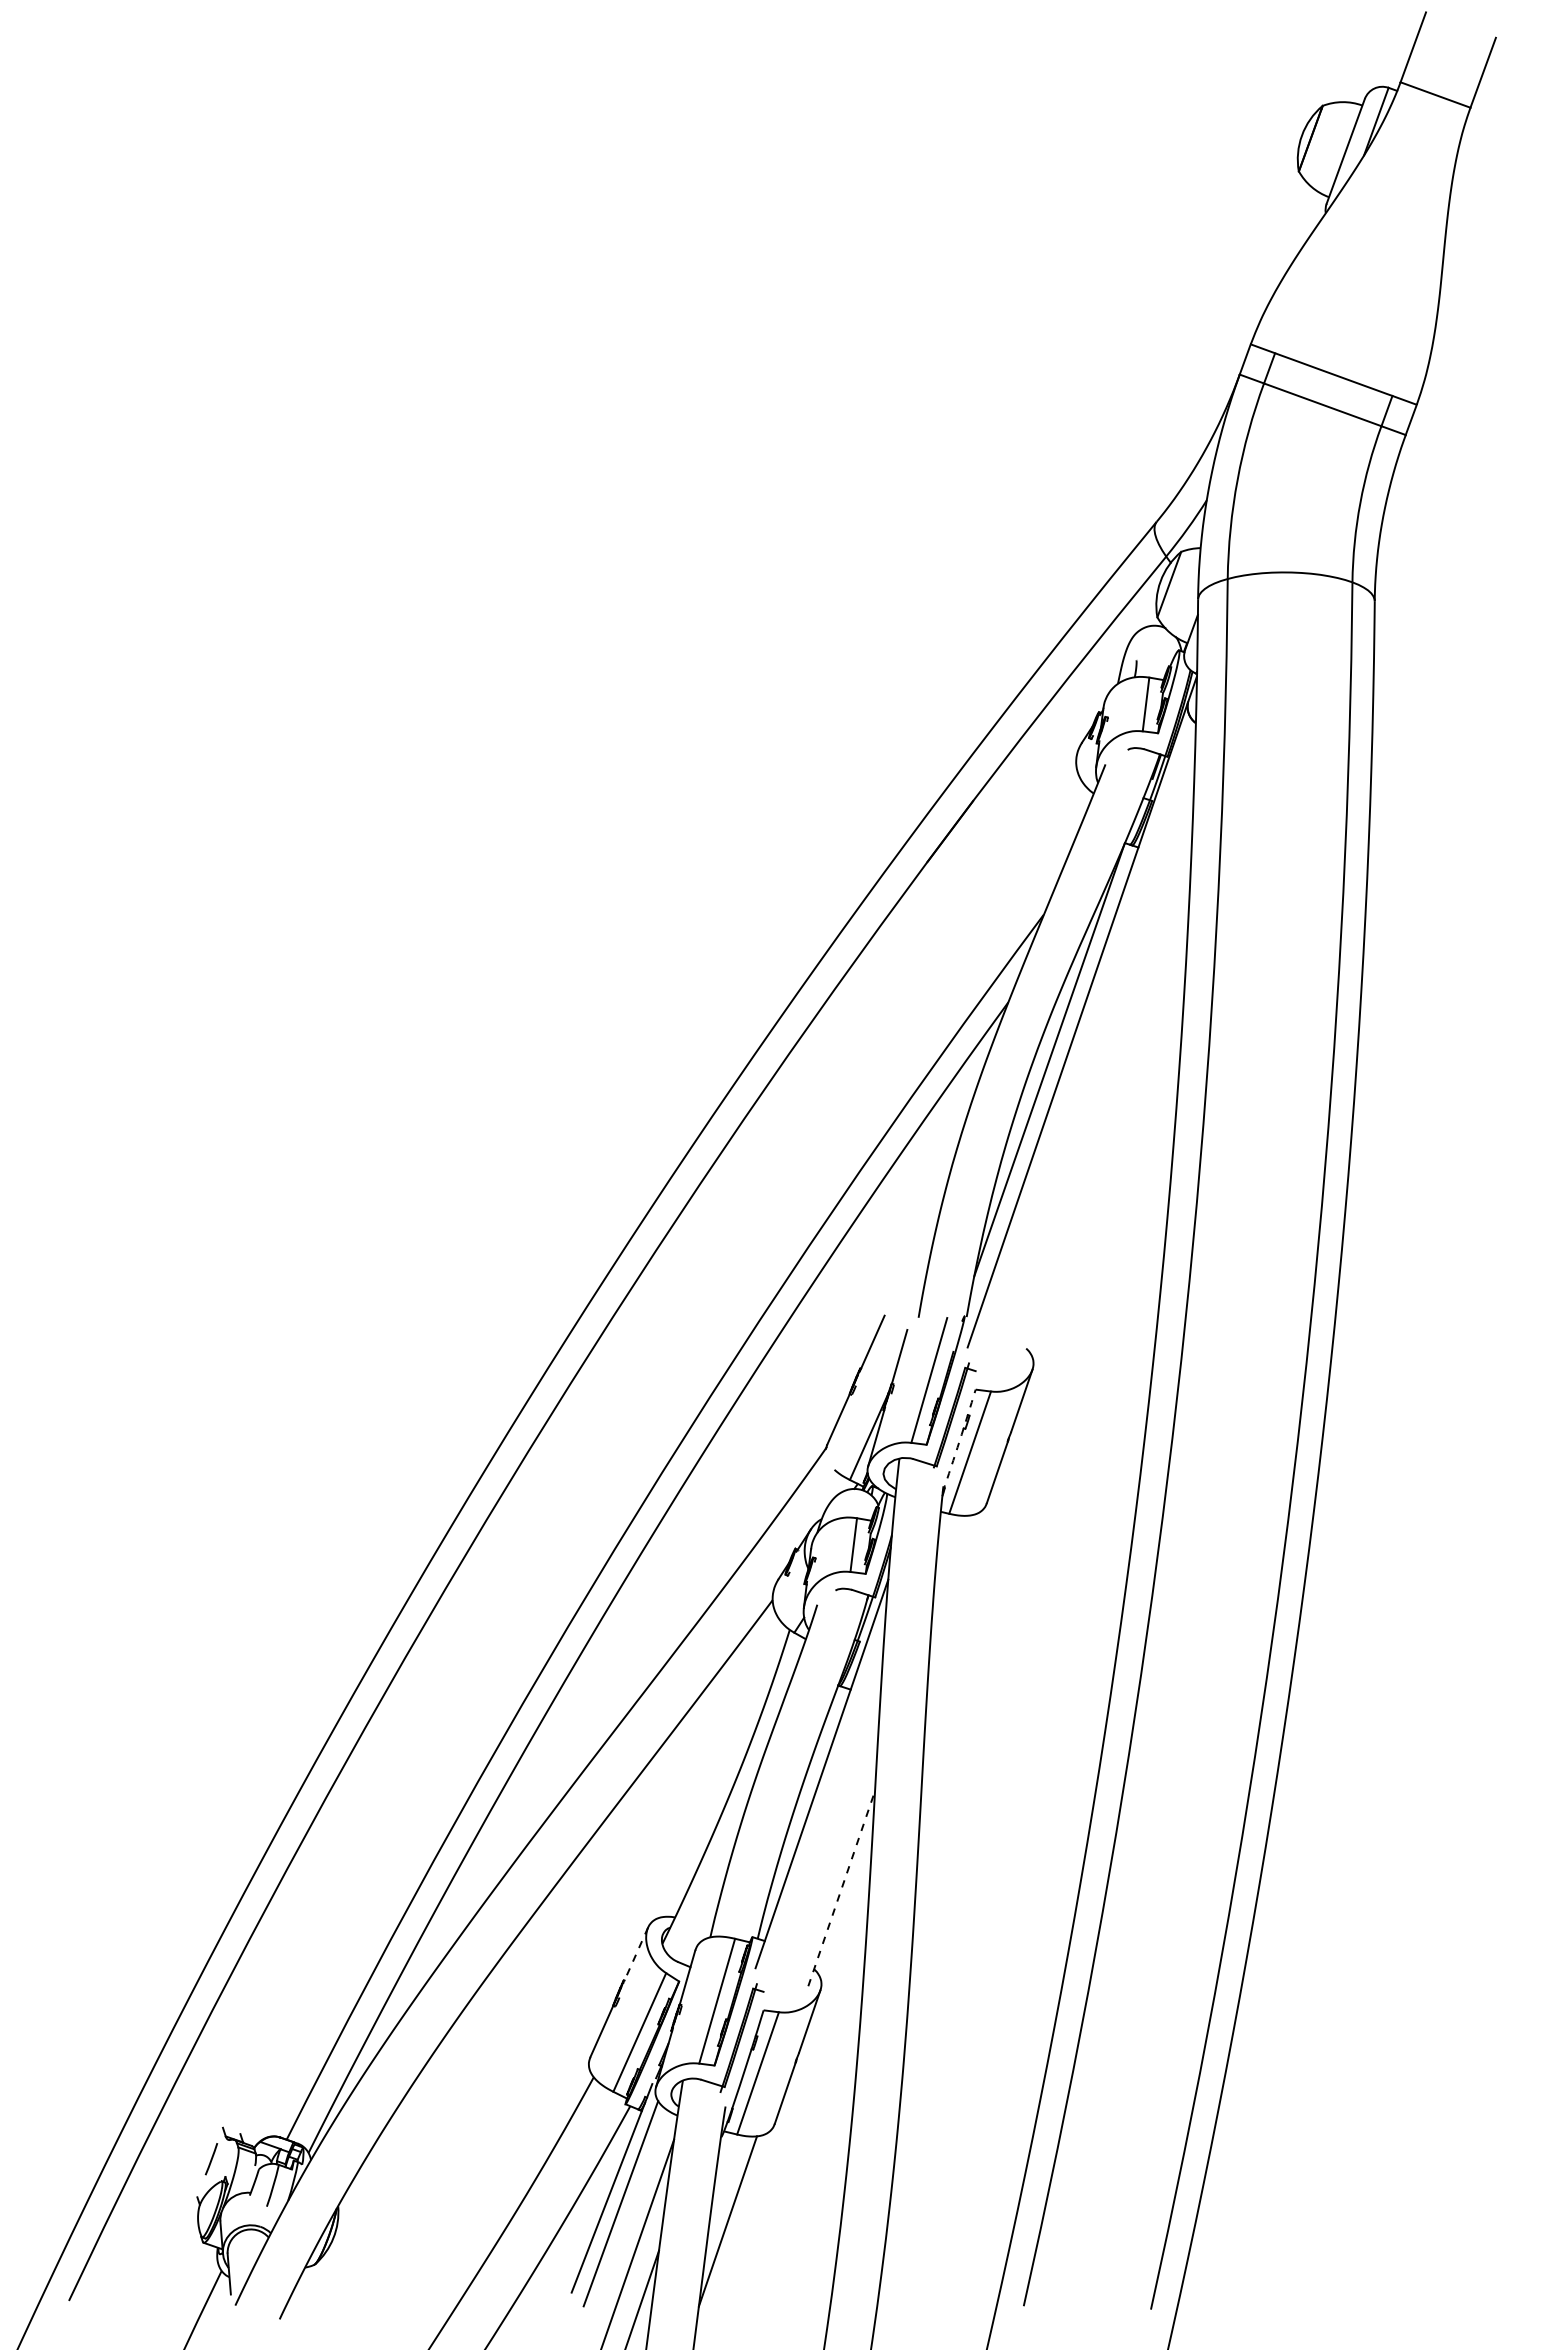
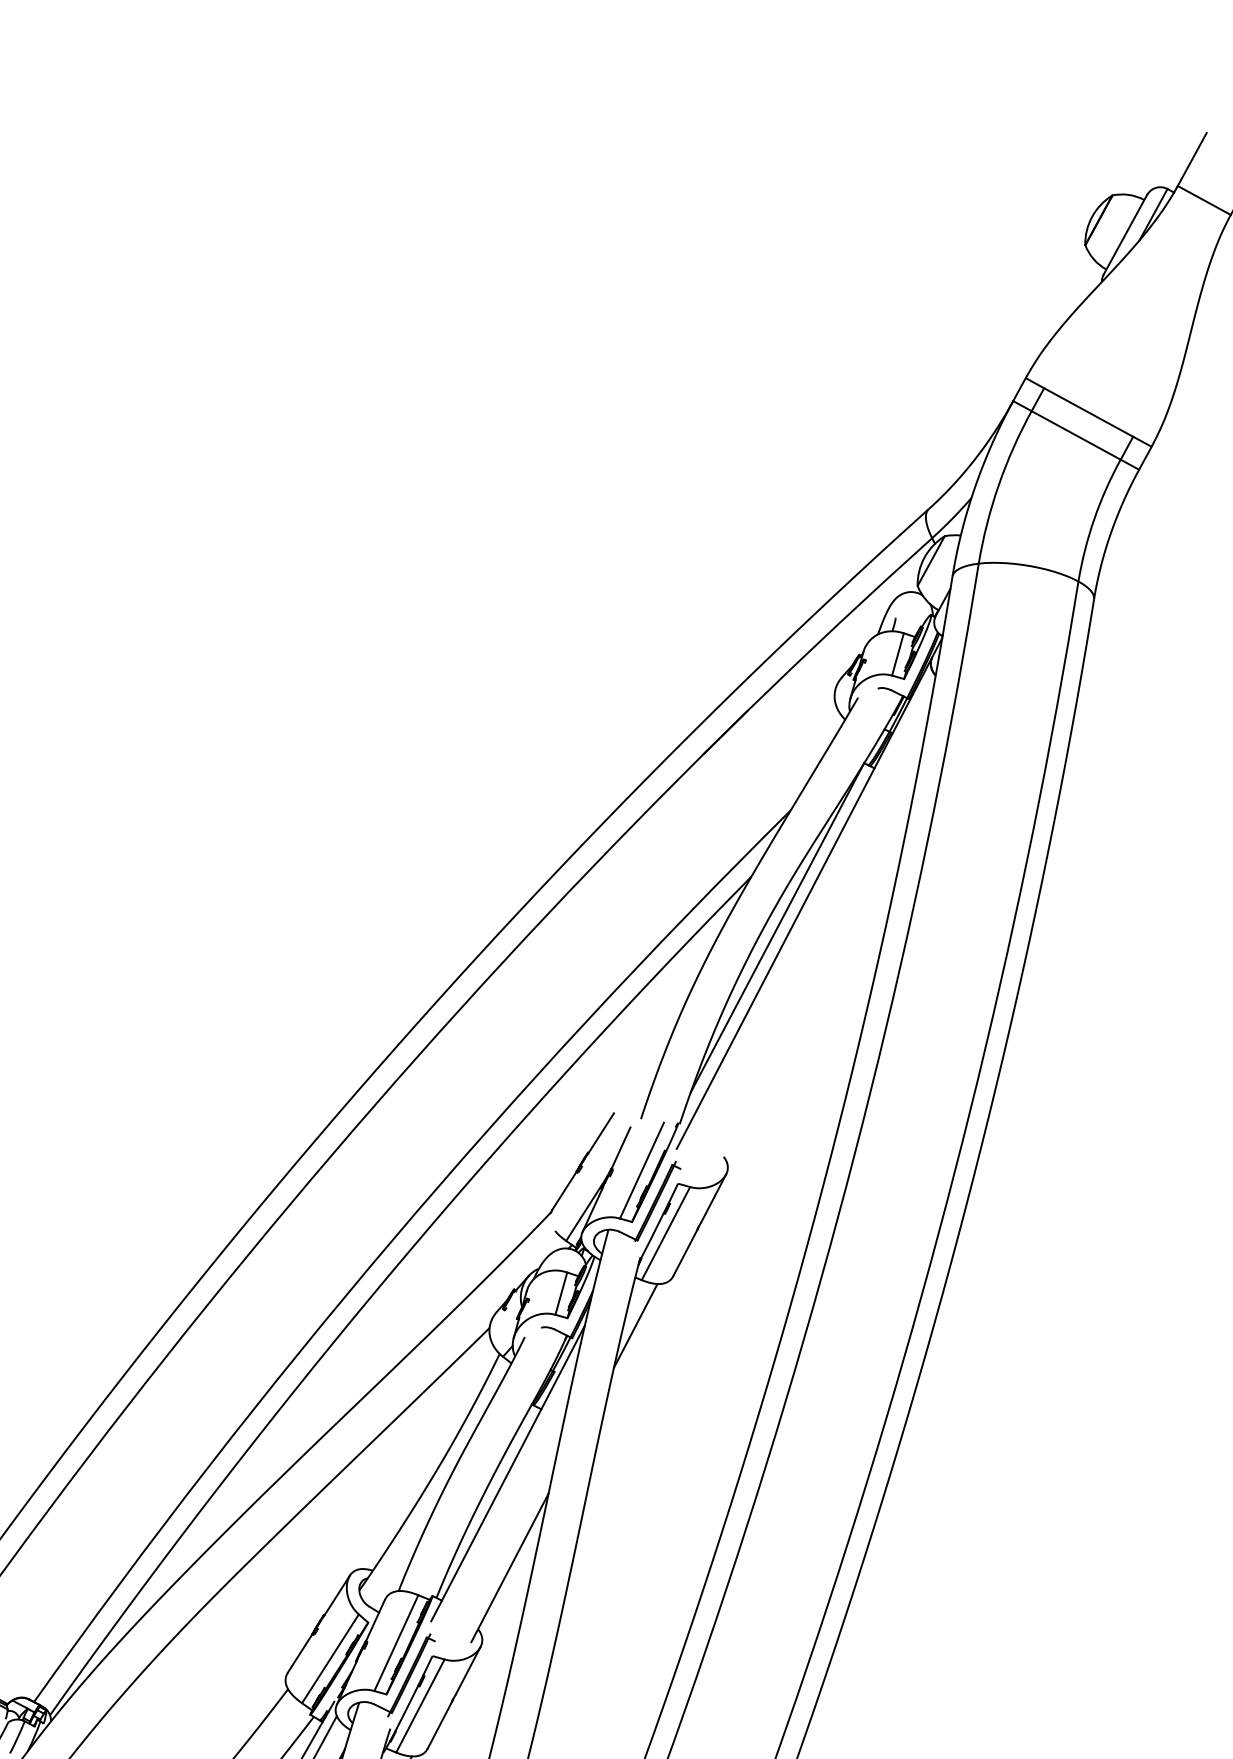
arc: (959, 1441) -> (658, 1223), dashed -> solid
line: (950, 1570) -> (635, 1325), added
line: (841, 1888) -> (509, 1567), dashed -> solid
line: (635, 1955) -> (336, 1596), dashed -> solid

